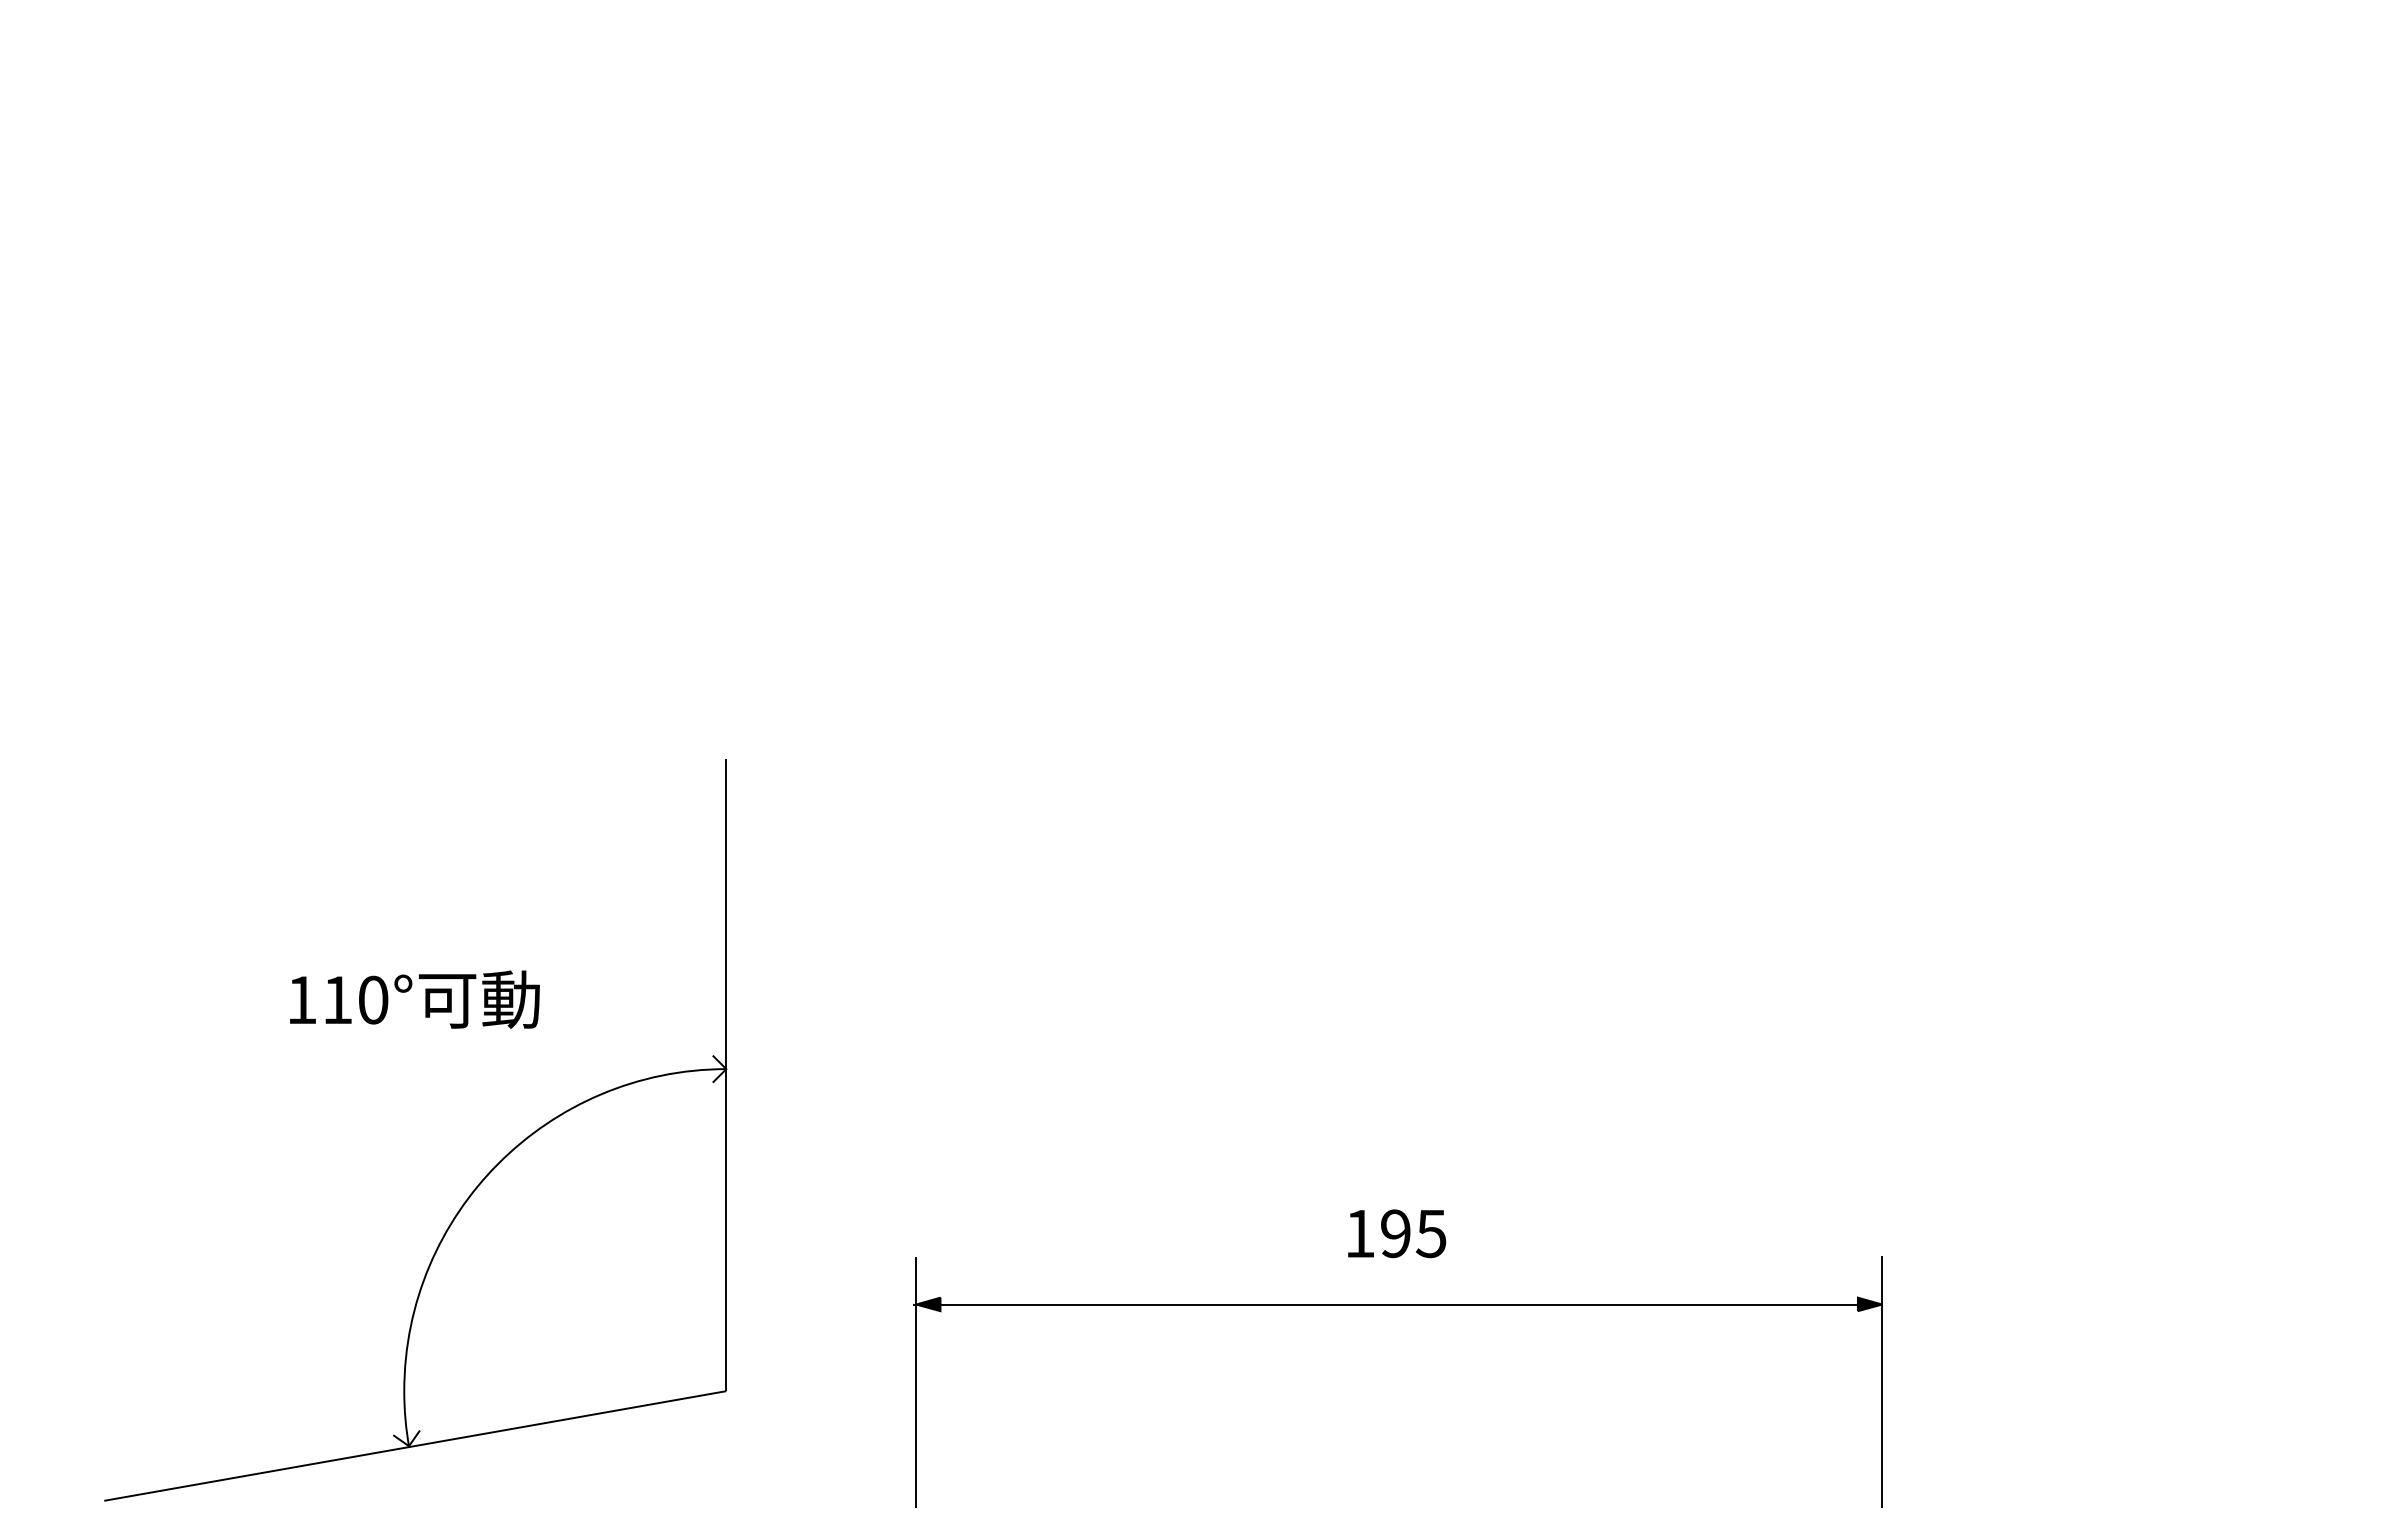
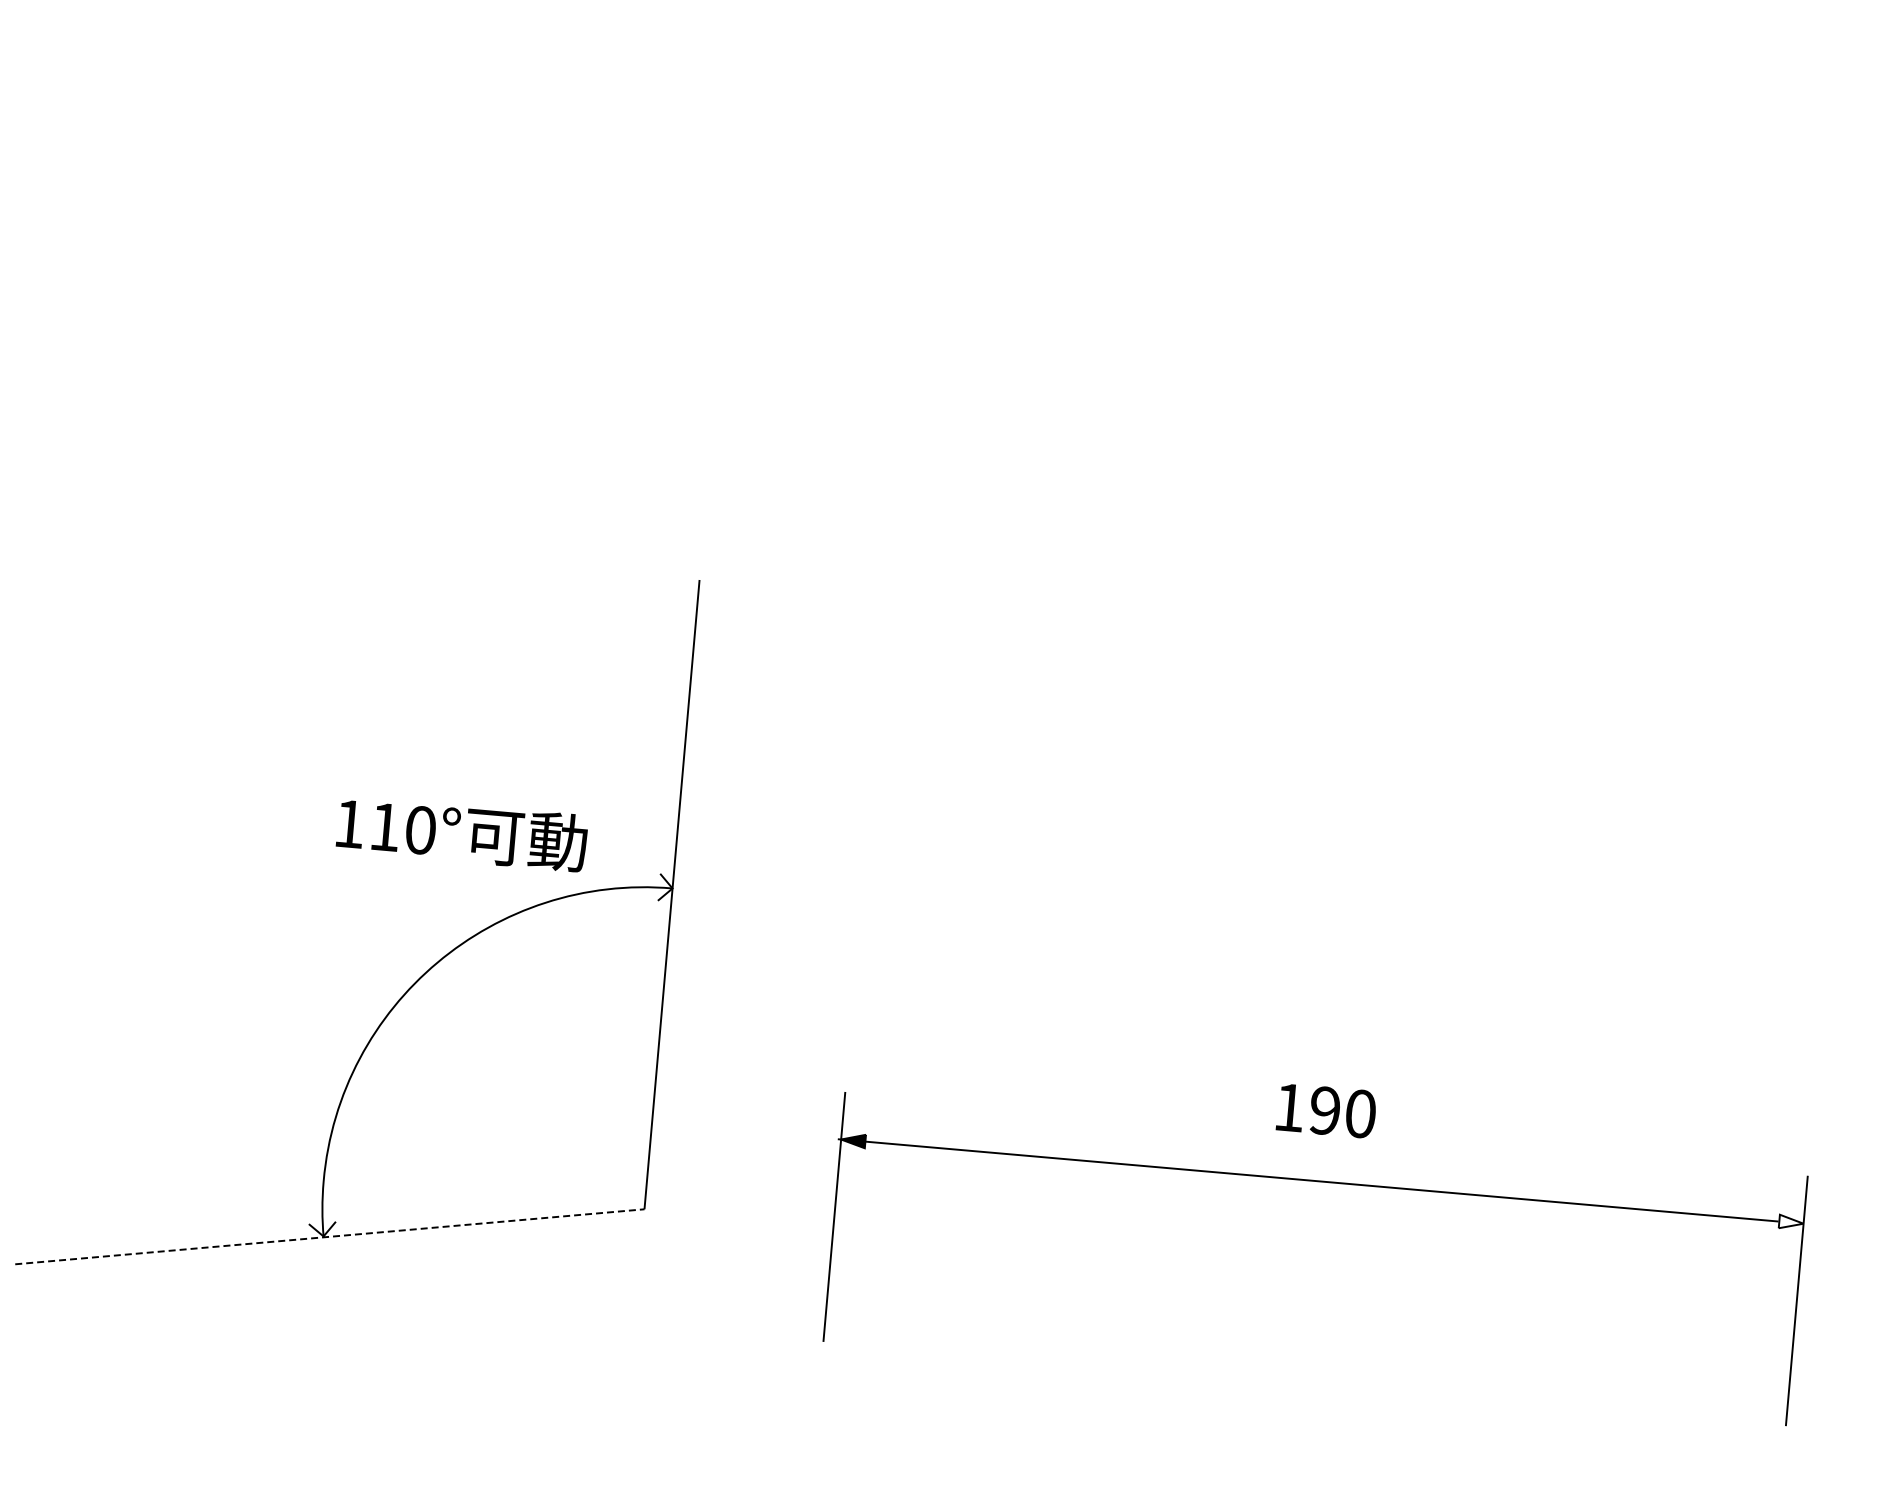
text: (414, 999) -> (461, 833), moved
text: (1431, 1233) -> (1360, 1113), 195 -> 190
fill: (1869, 1304) -> (1790, 1222), removed
line: (415, 1446) -> (330, 1237), solid -> dashed

